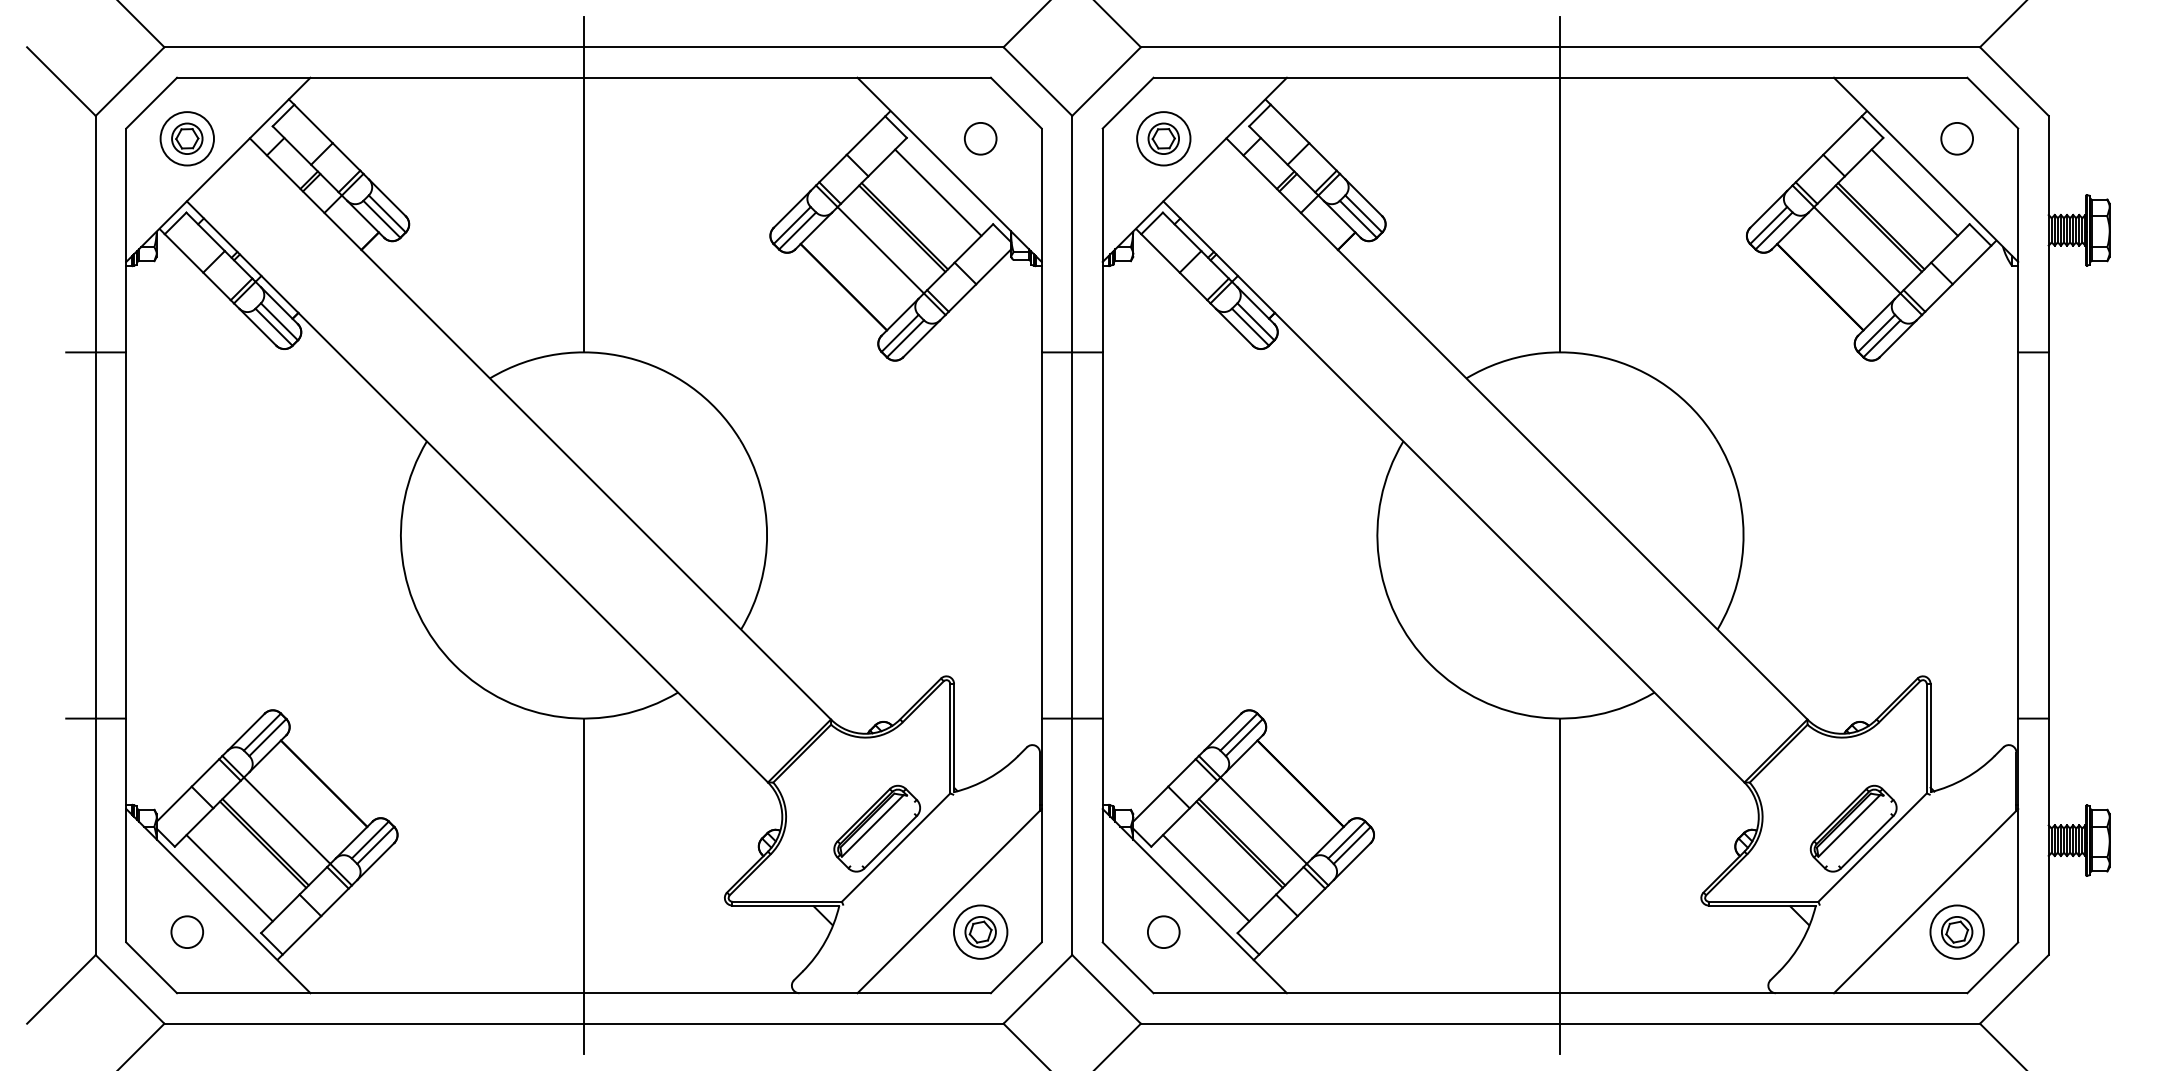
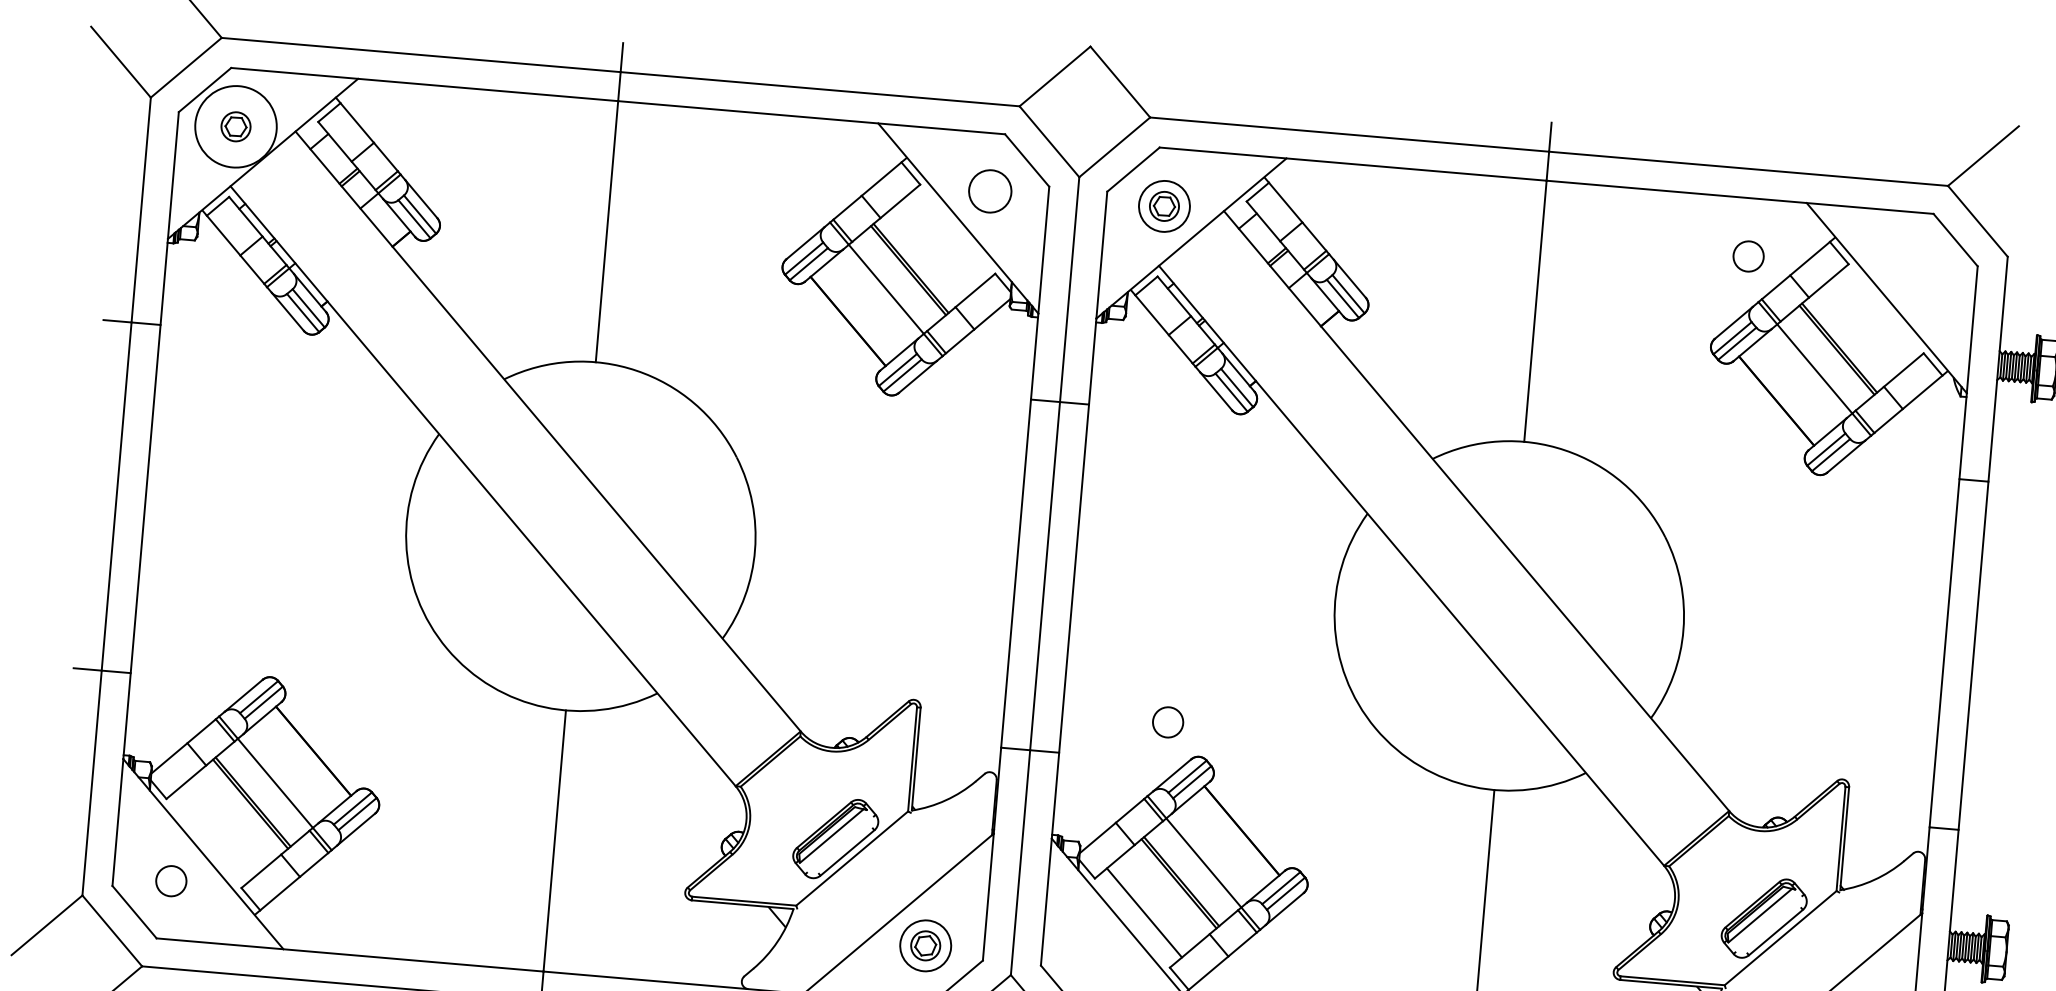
circle: (187, 138) -> (236, 126), size x1.6
circle: (980, 138) -> (990, 191), size x1.4
circle: (1956, 138) -> (1748, 256), moved
line: (938, 192) -> (945, 239), removed
line: (1914, 192) -> (1873, 318), removed
line: (229, 878) -> (215, 833), removed
circle: (1163, 931) -> (1167, 721), moved

